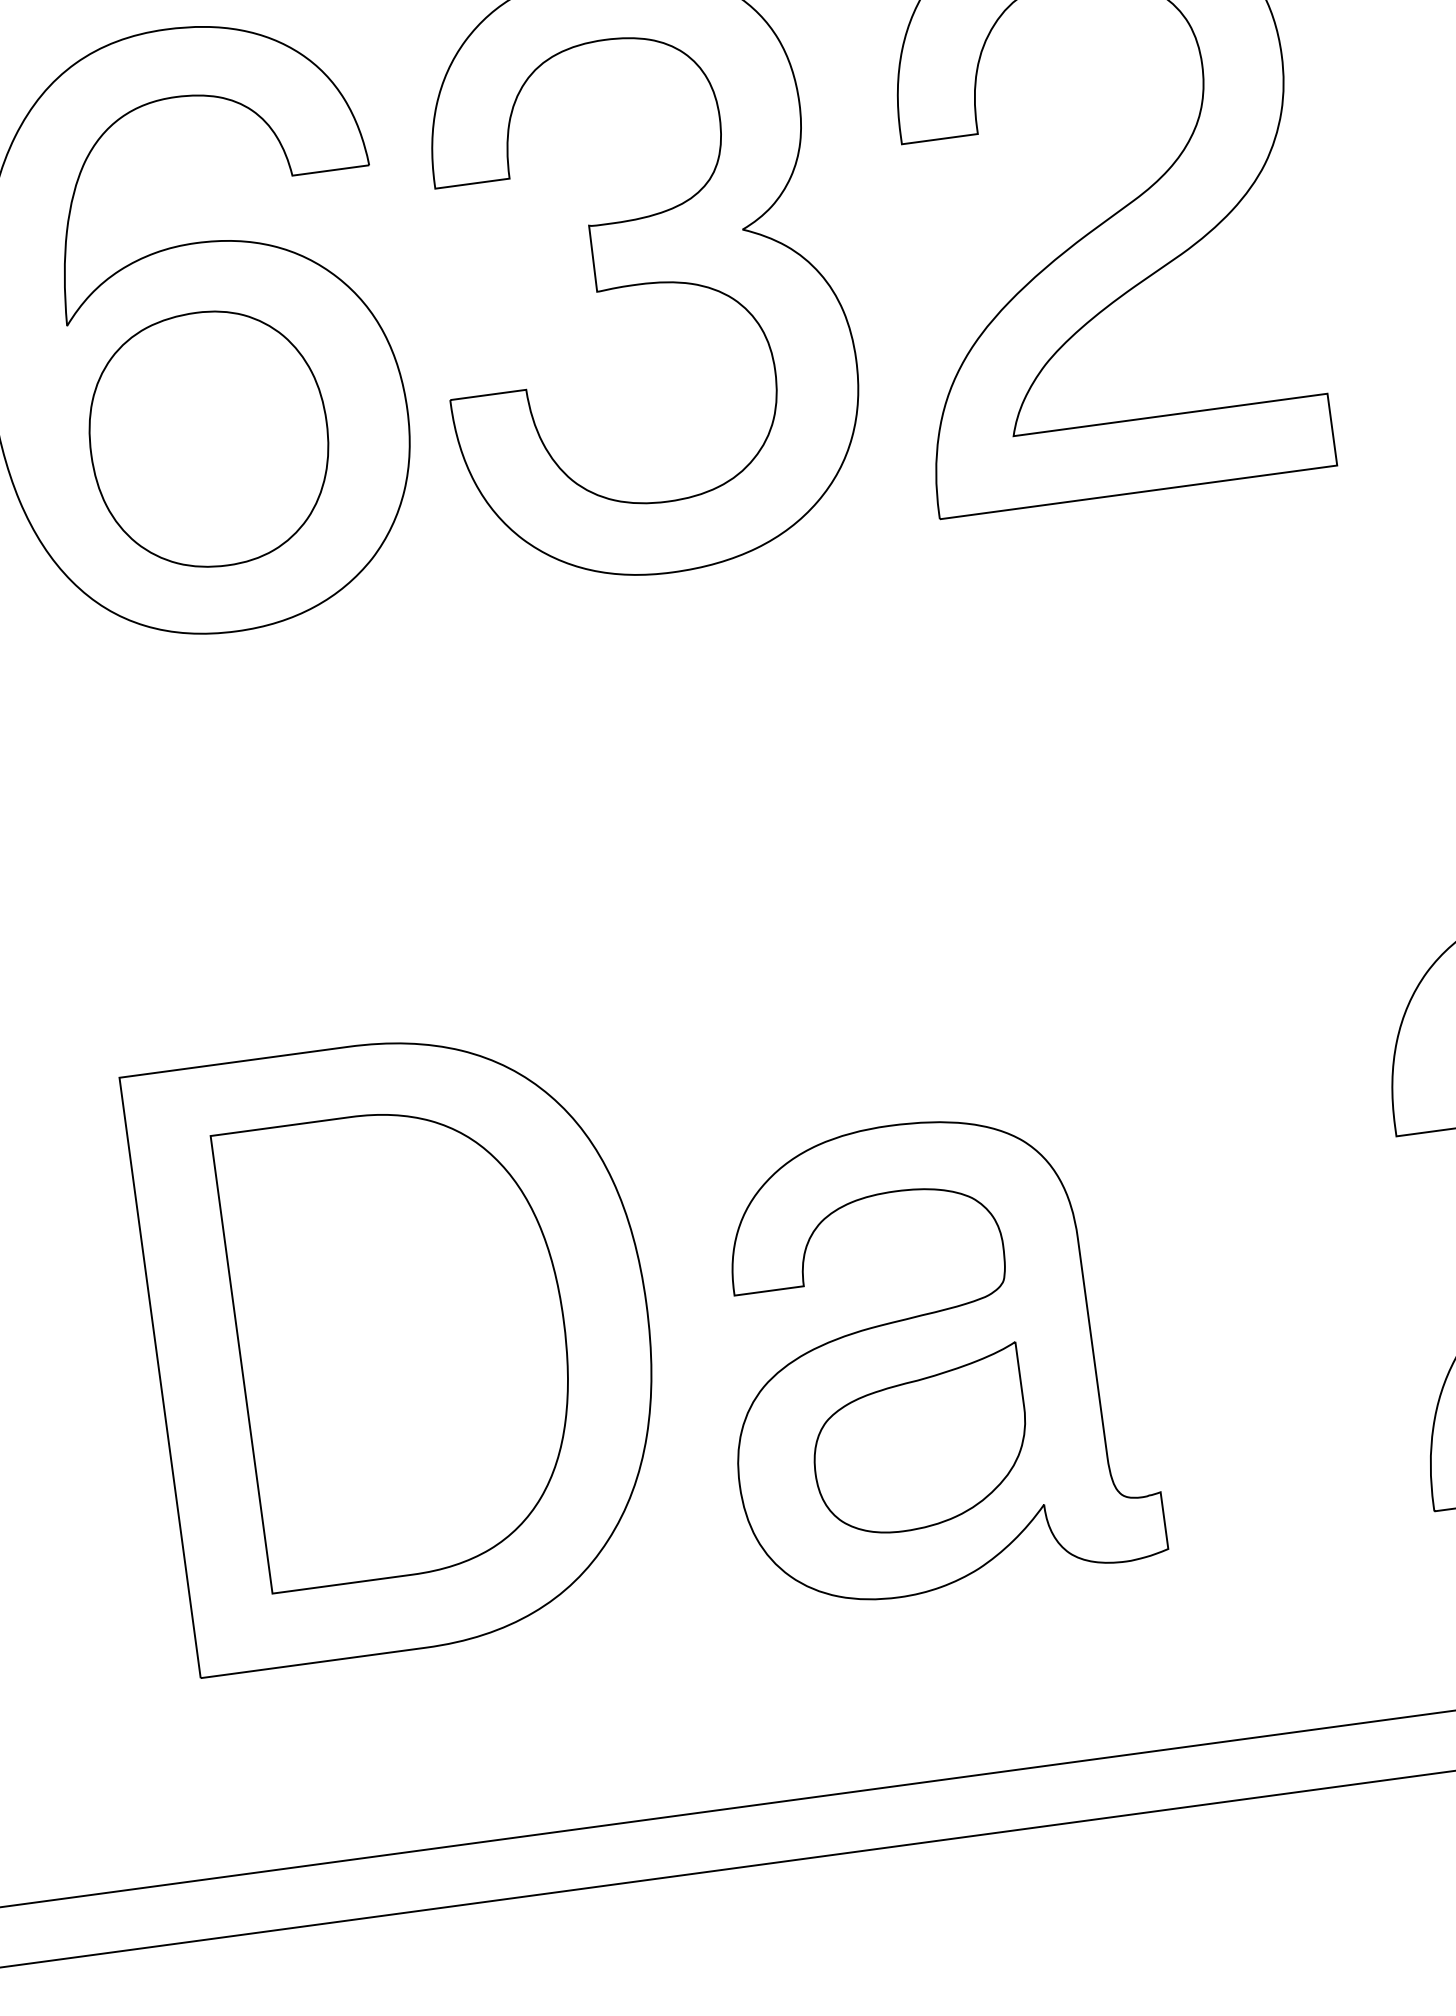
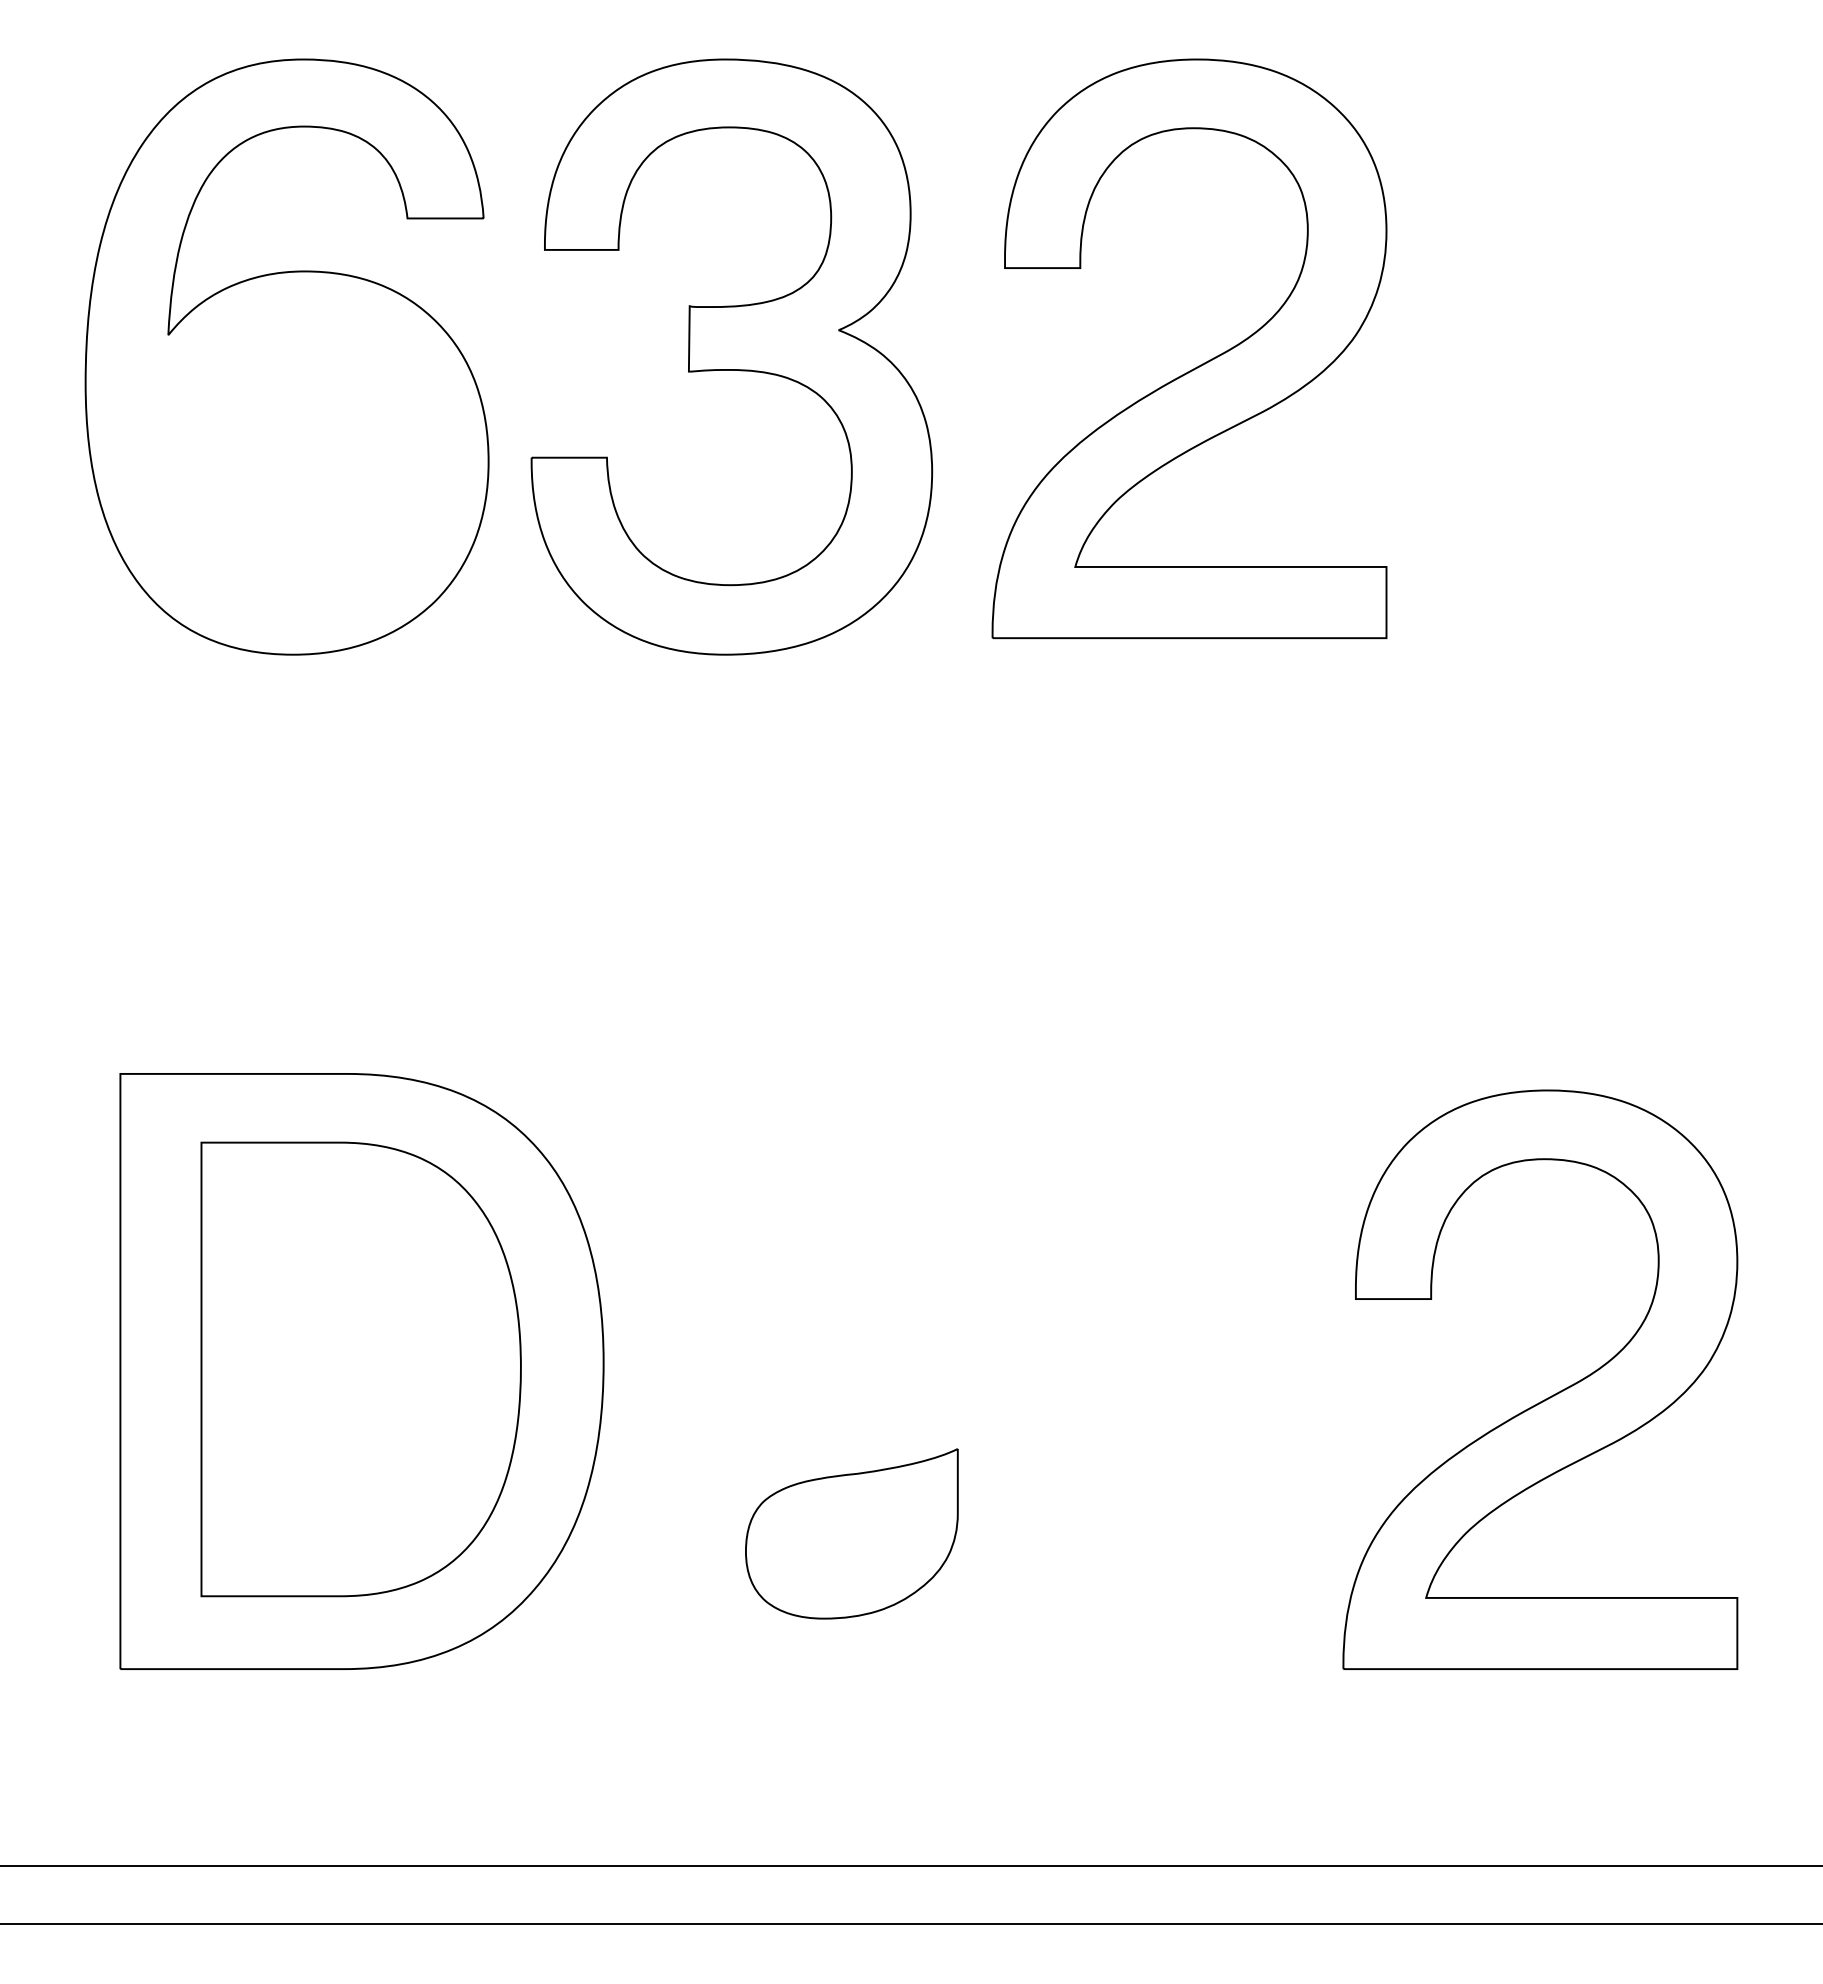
part: (208, 439) -> (291, 464), removed
part: (931, 1356) -> (874, 1452), removed

